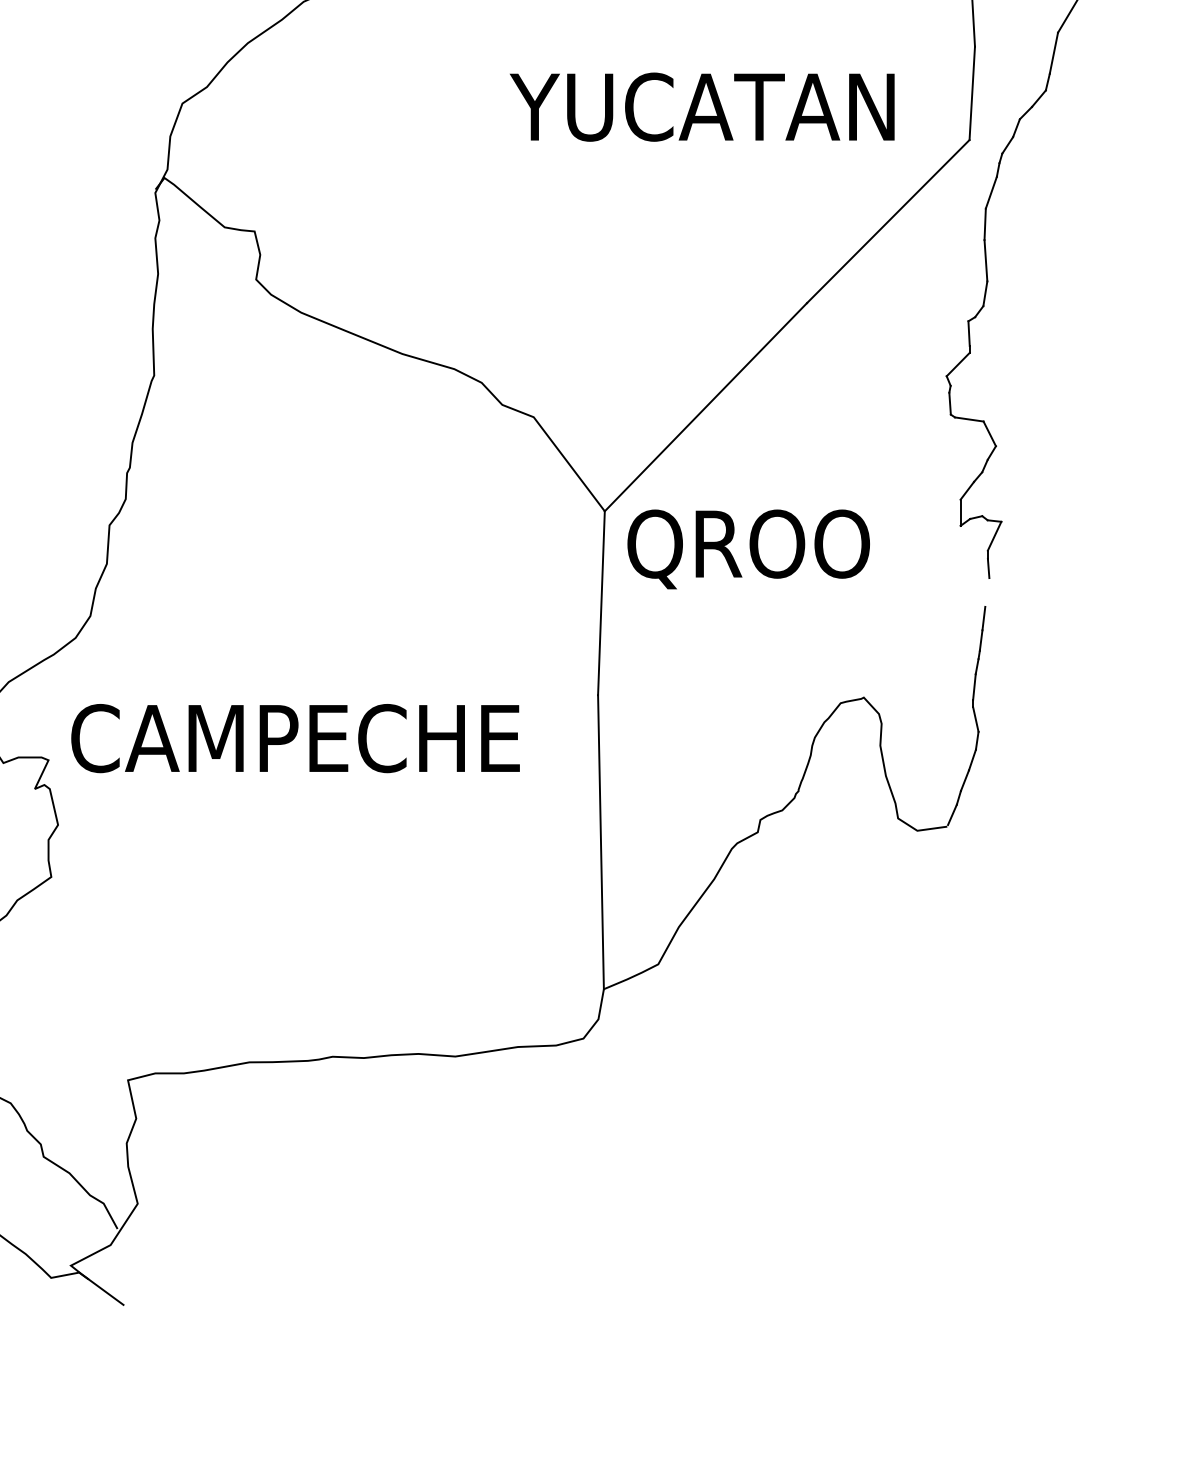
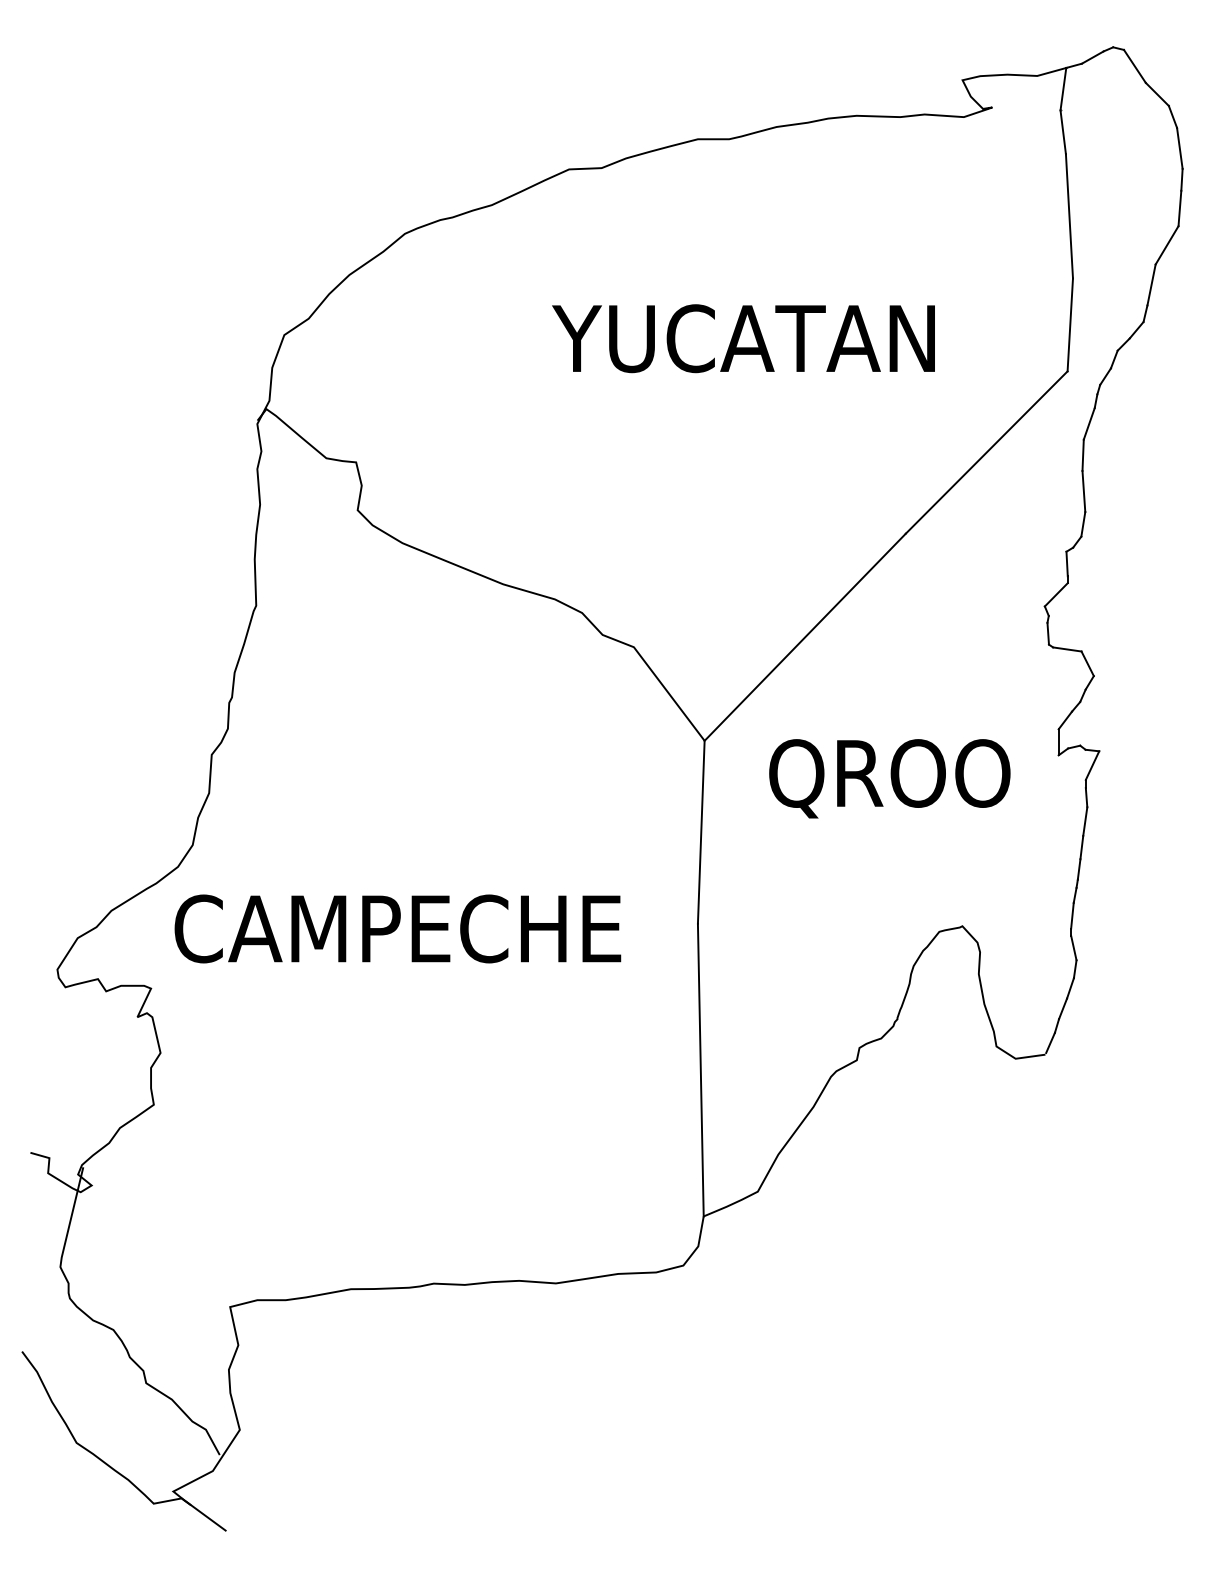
text: (702, 106) -> (743, 338), moved
text: (748, 549) -> (889, 778), moved
line: (987, 592) -> (1085, 821), added
text: (295, 738) -> (397, 928), moved

